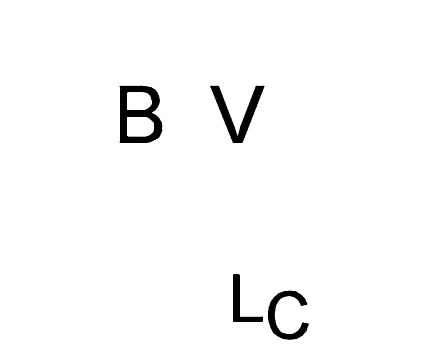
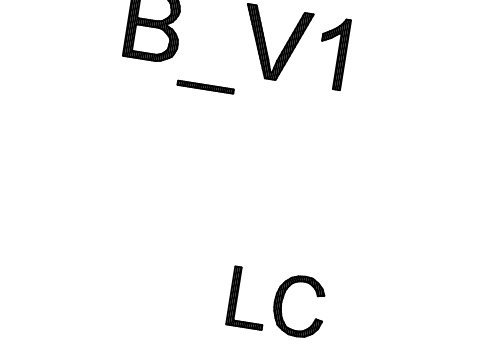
part: (282, 113) -> (332, 52), added
line: (188, 156) -> (205, 87), added
part: (239, 297) -> (238, 295), moved

